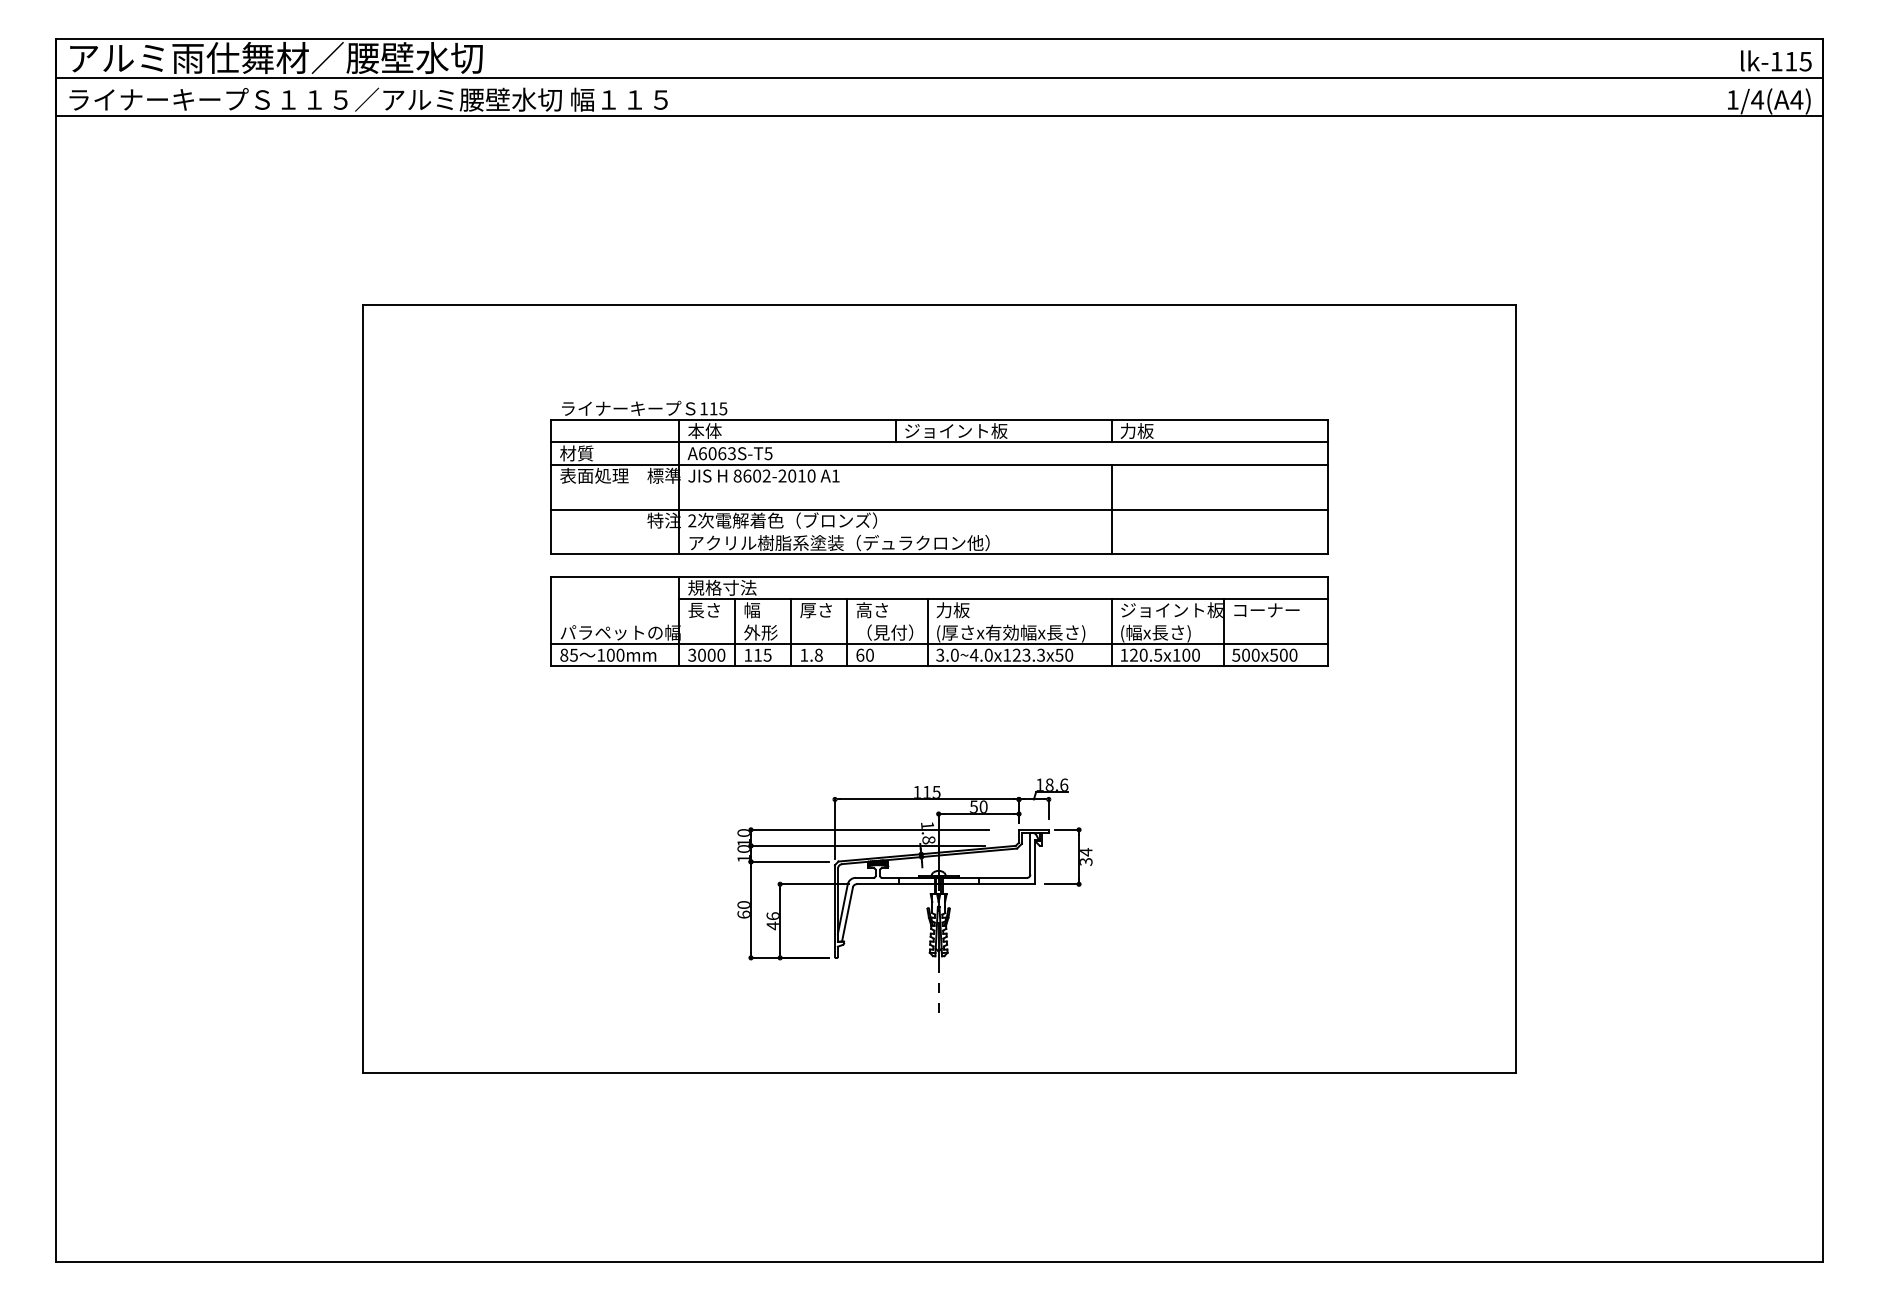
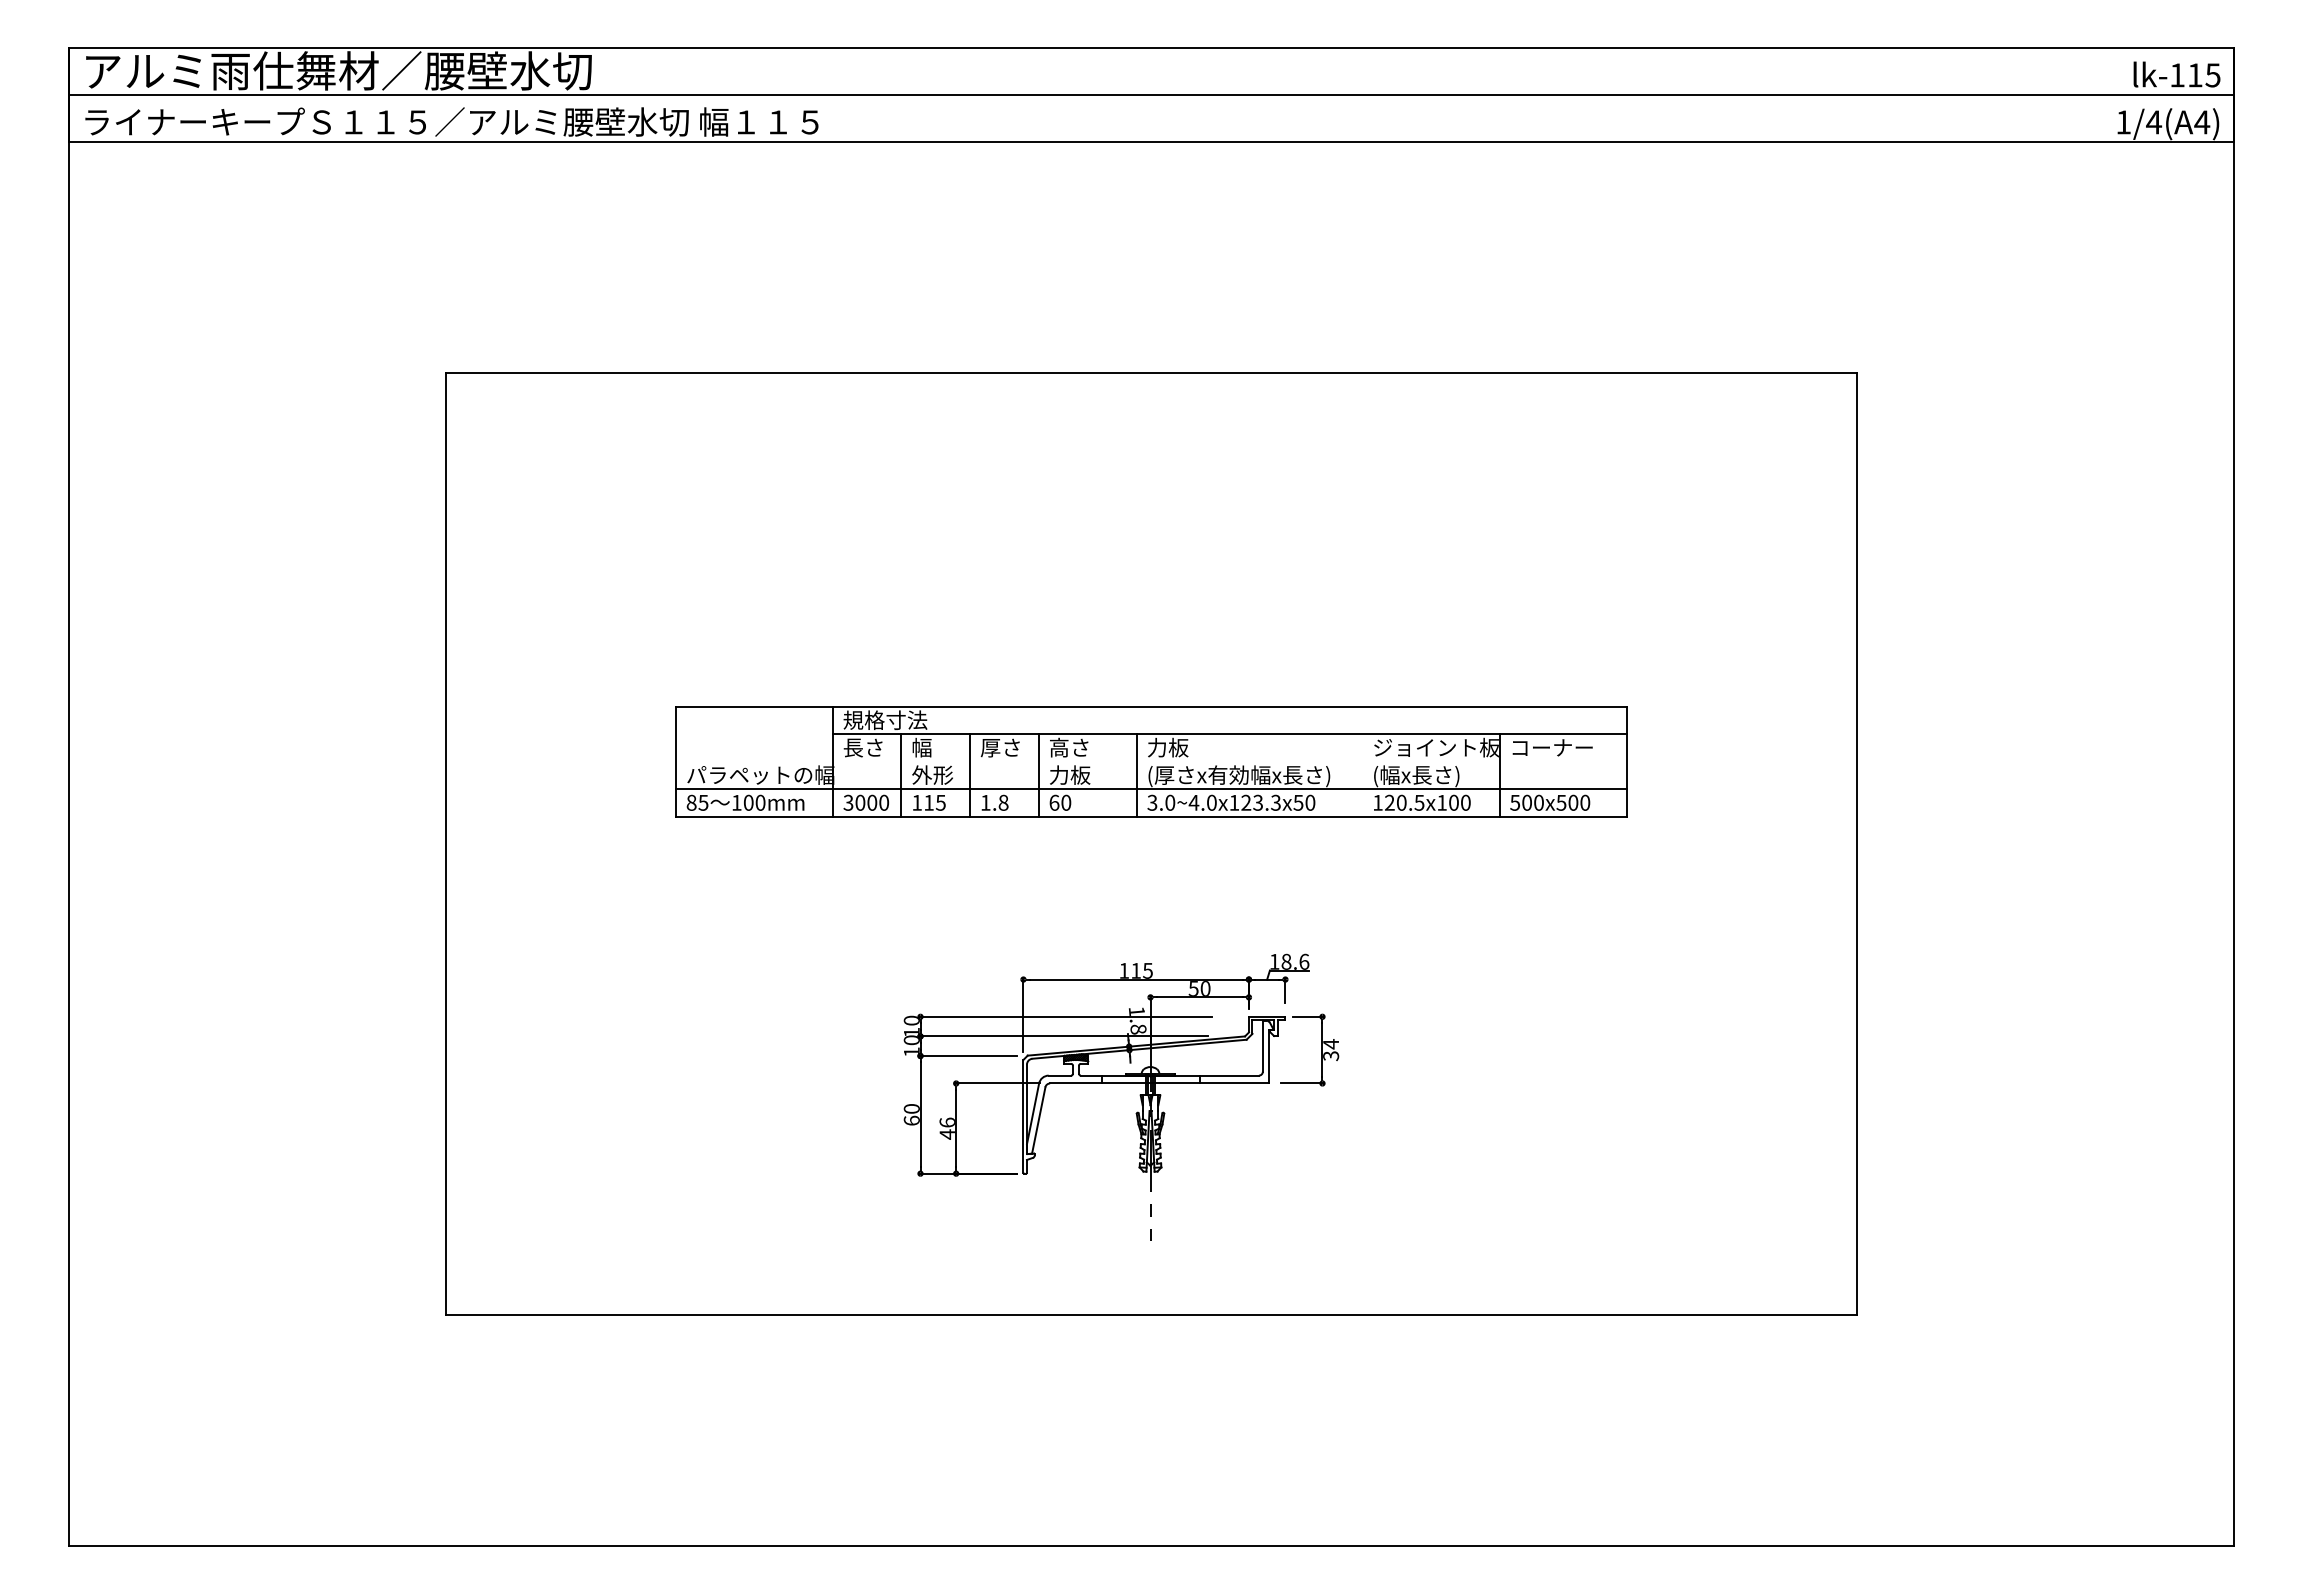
part: (939, 477) -> (1151, 585), removed
text: (884, 632) -> (1084, 775), （見付） -> 力板
line: (1111, 632) -> (1362, 775), removed

